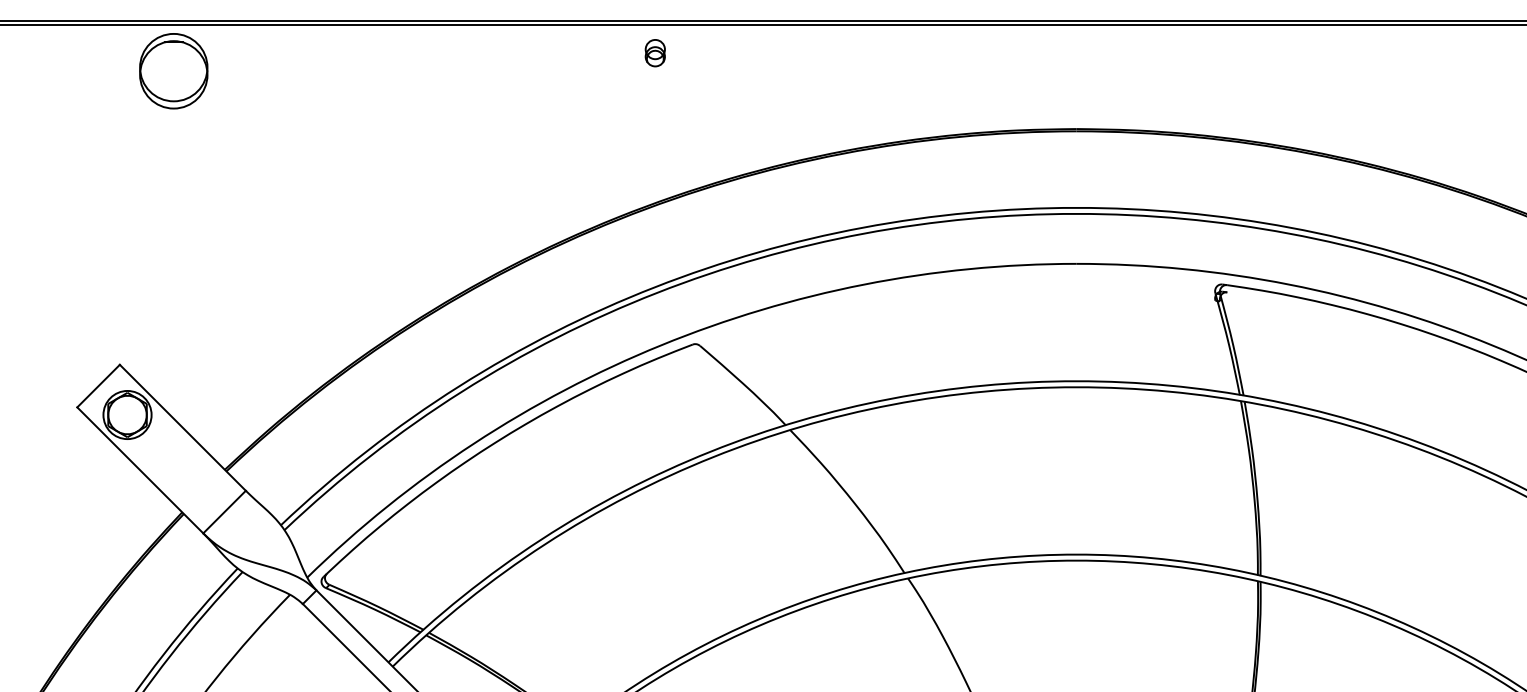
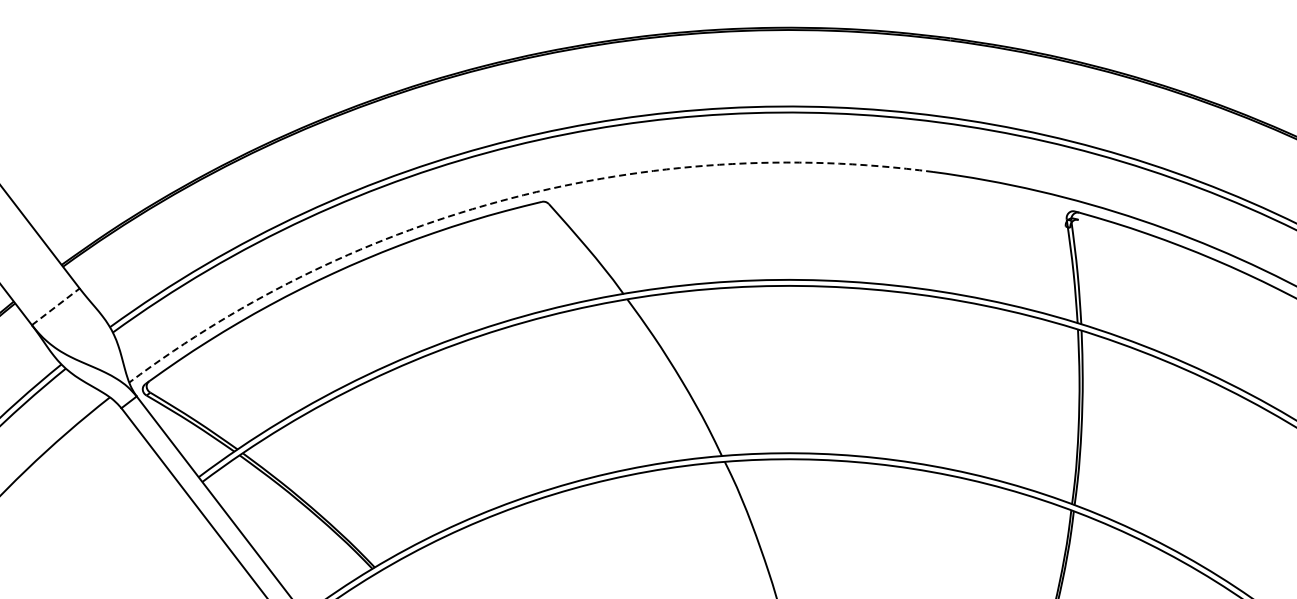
arc: (661, 345) -> (510, 198), solid -> dashed
line: (224, 511) -> (55, 306), solid -> dashed

